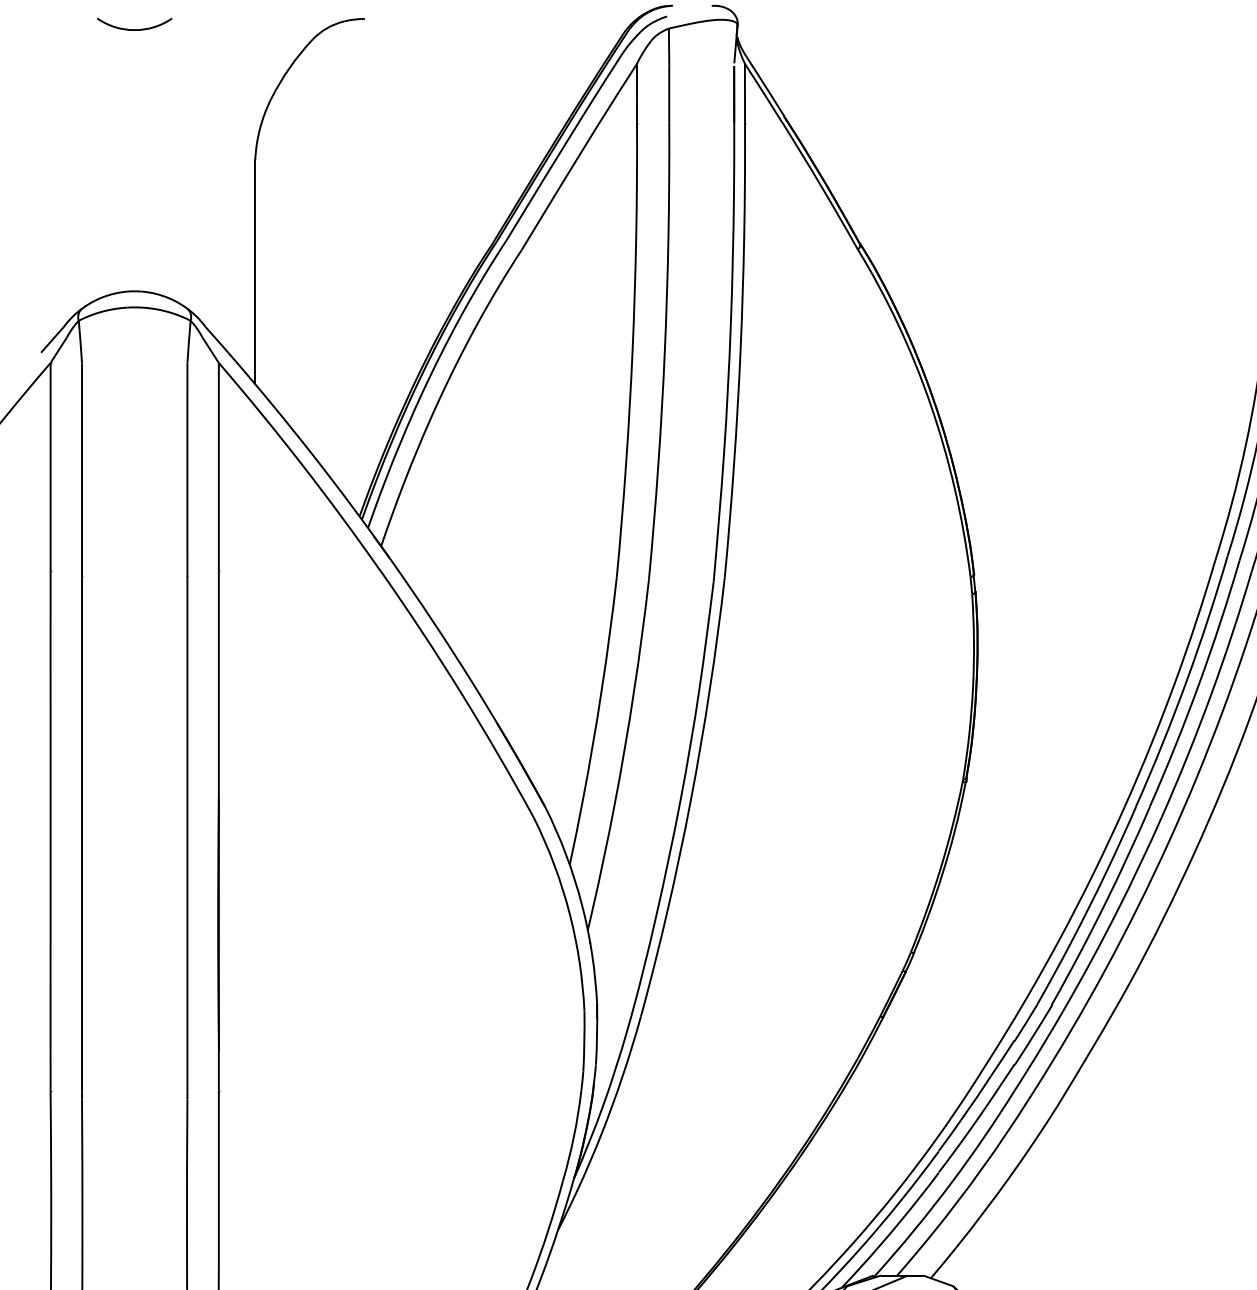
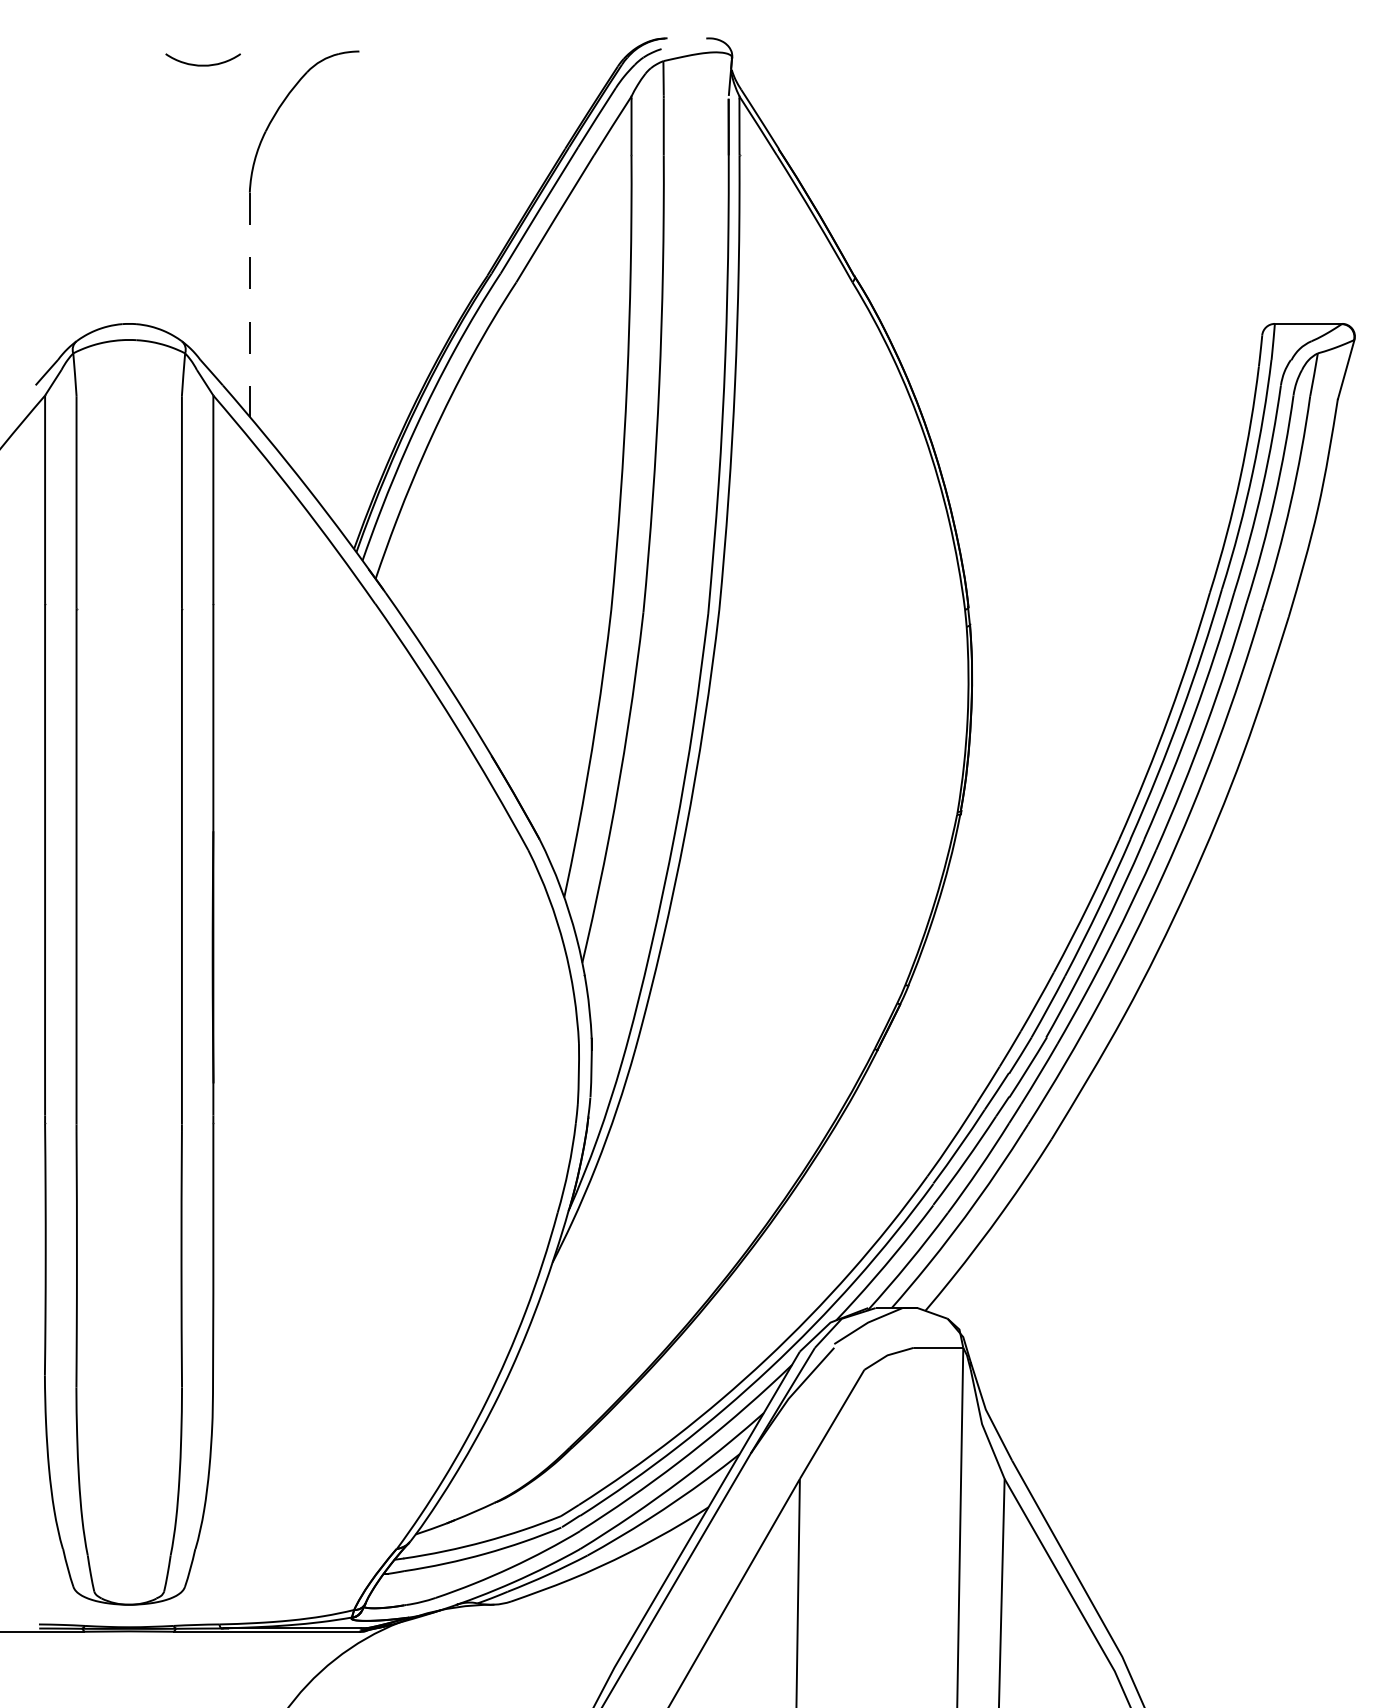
arc: (133, 28) -> (202, 64), moved
line: (254, 272) -> (249, 305), solid -> dashed

